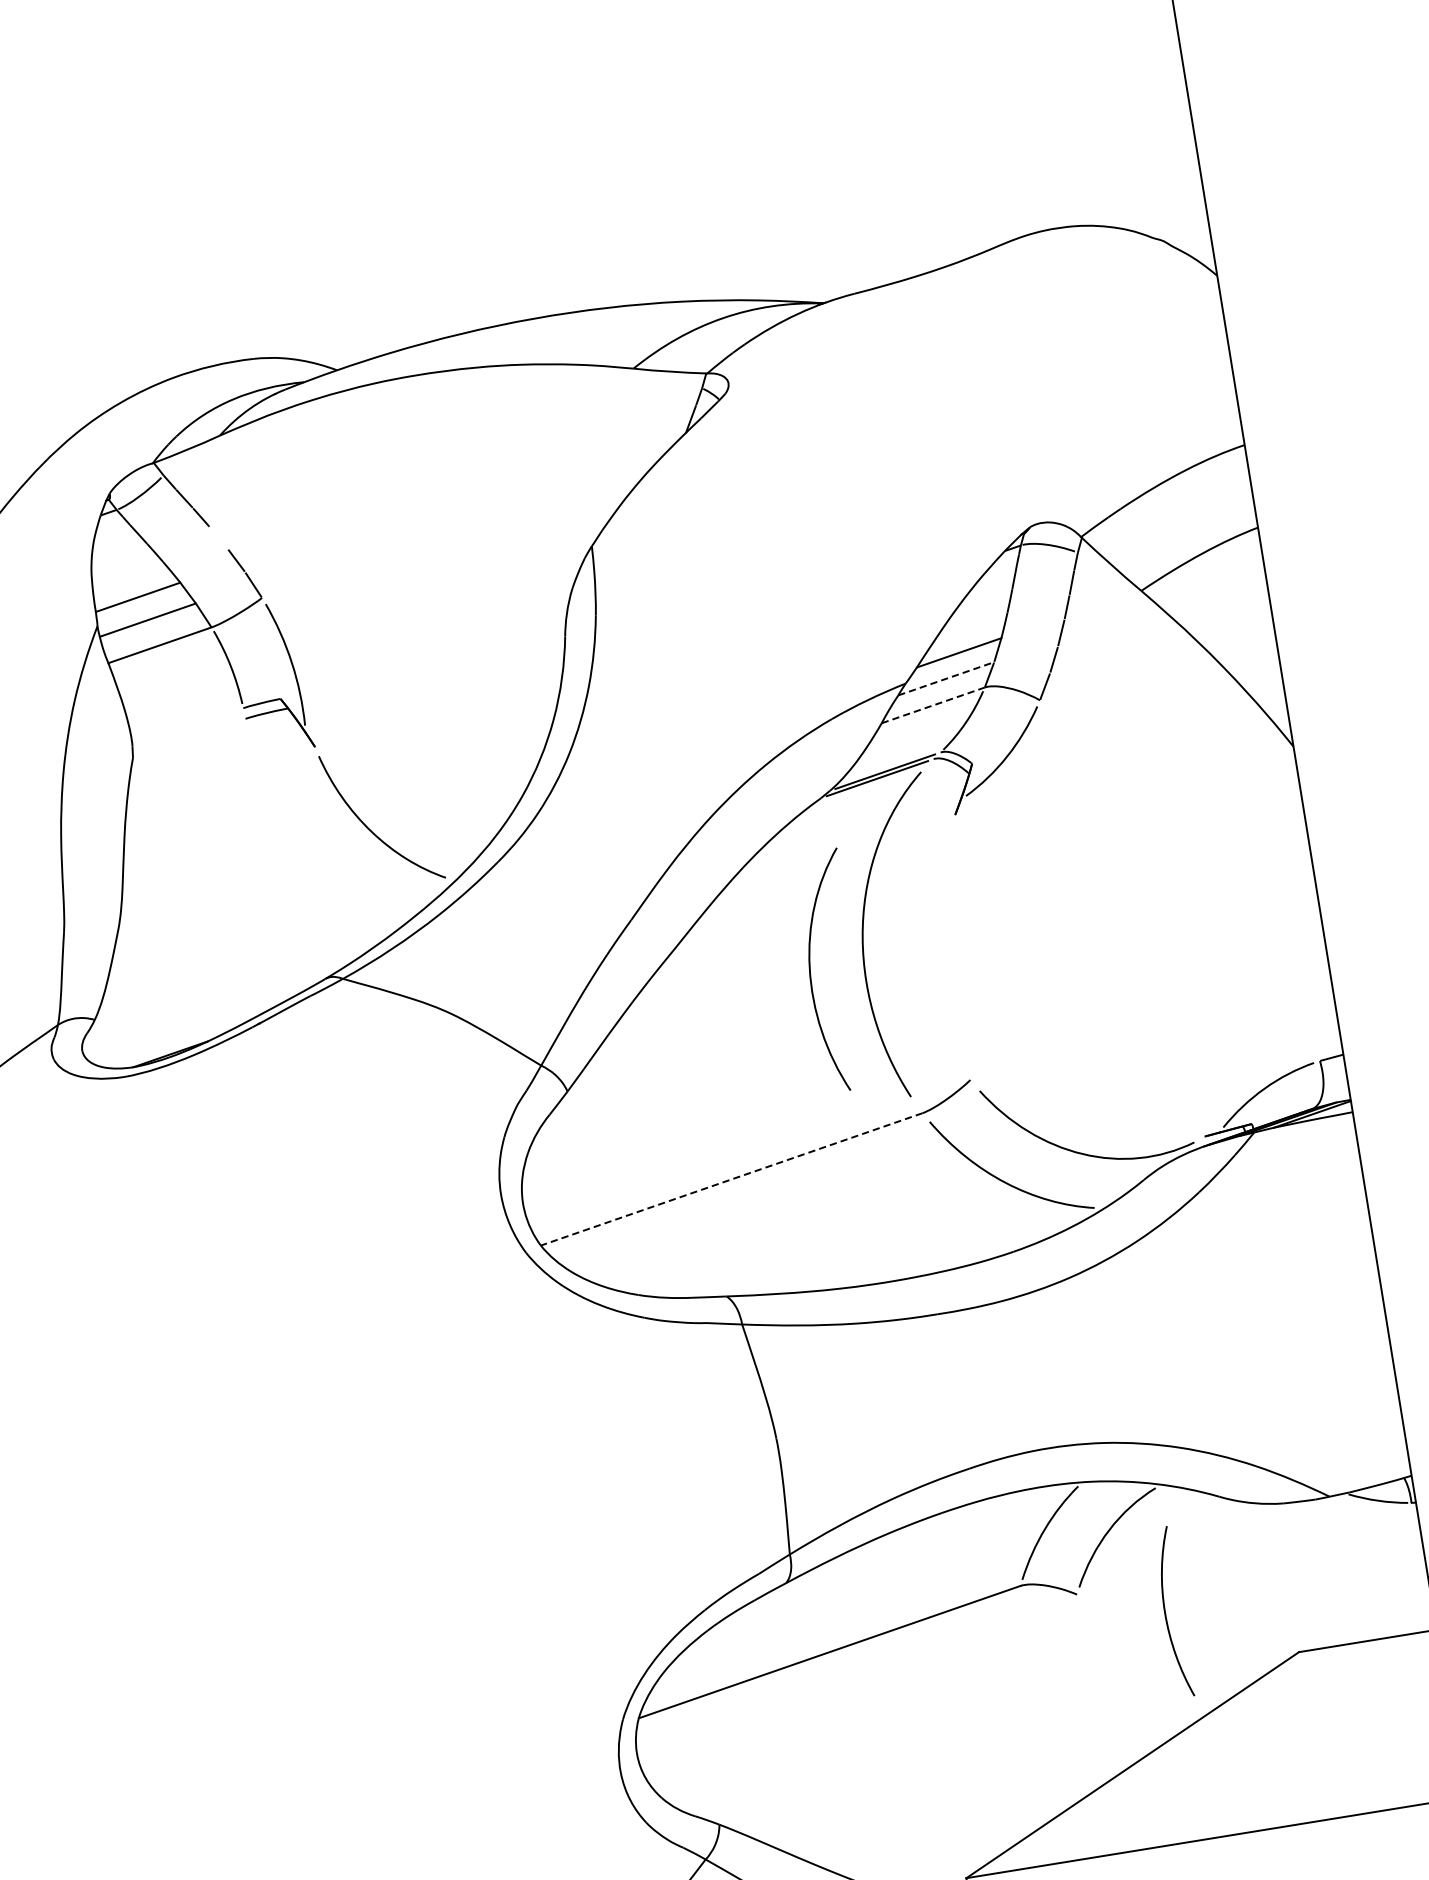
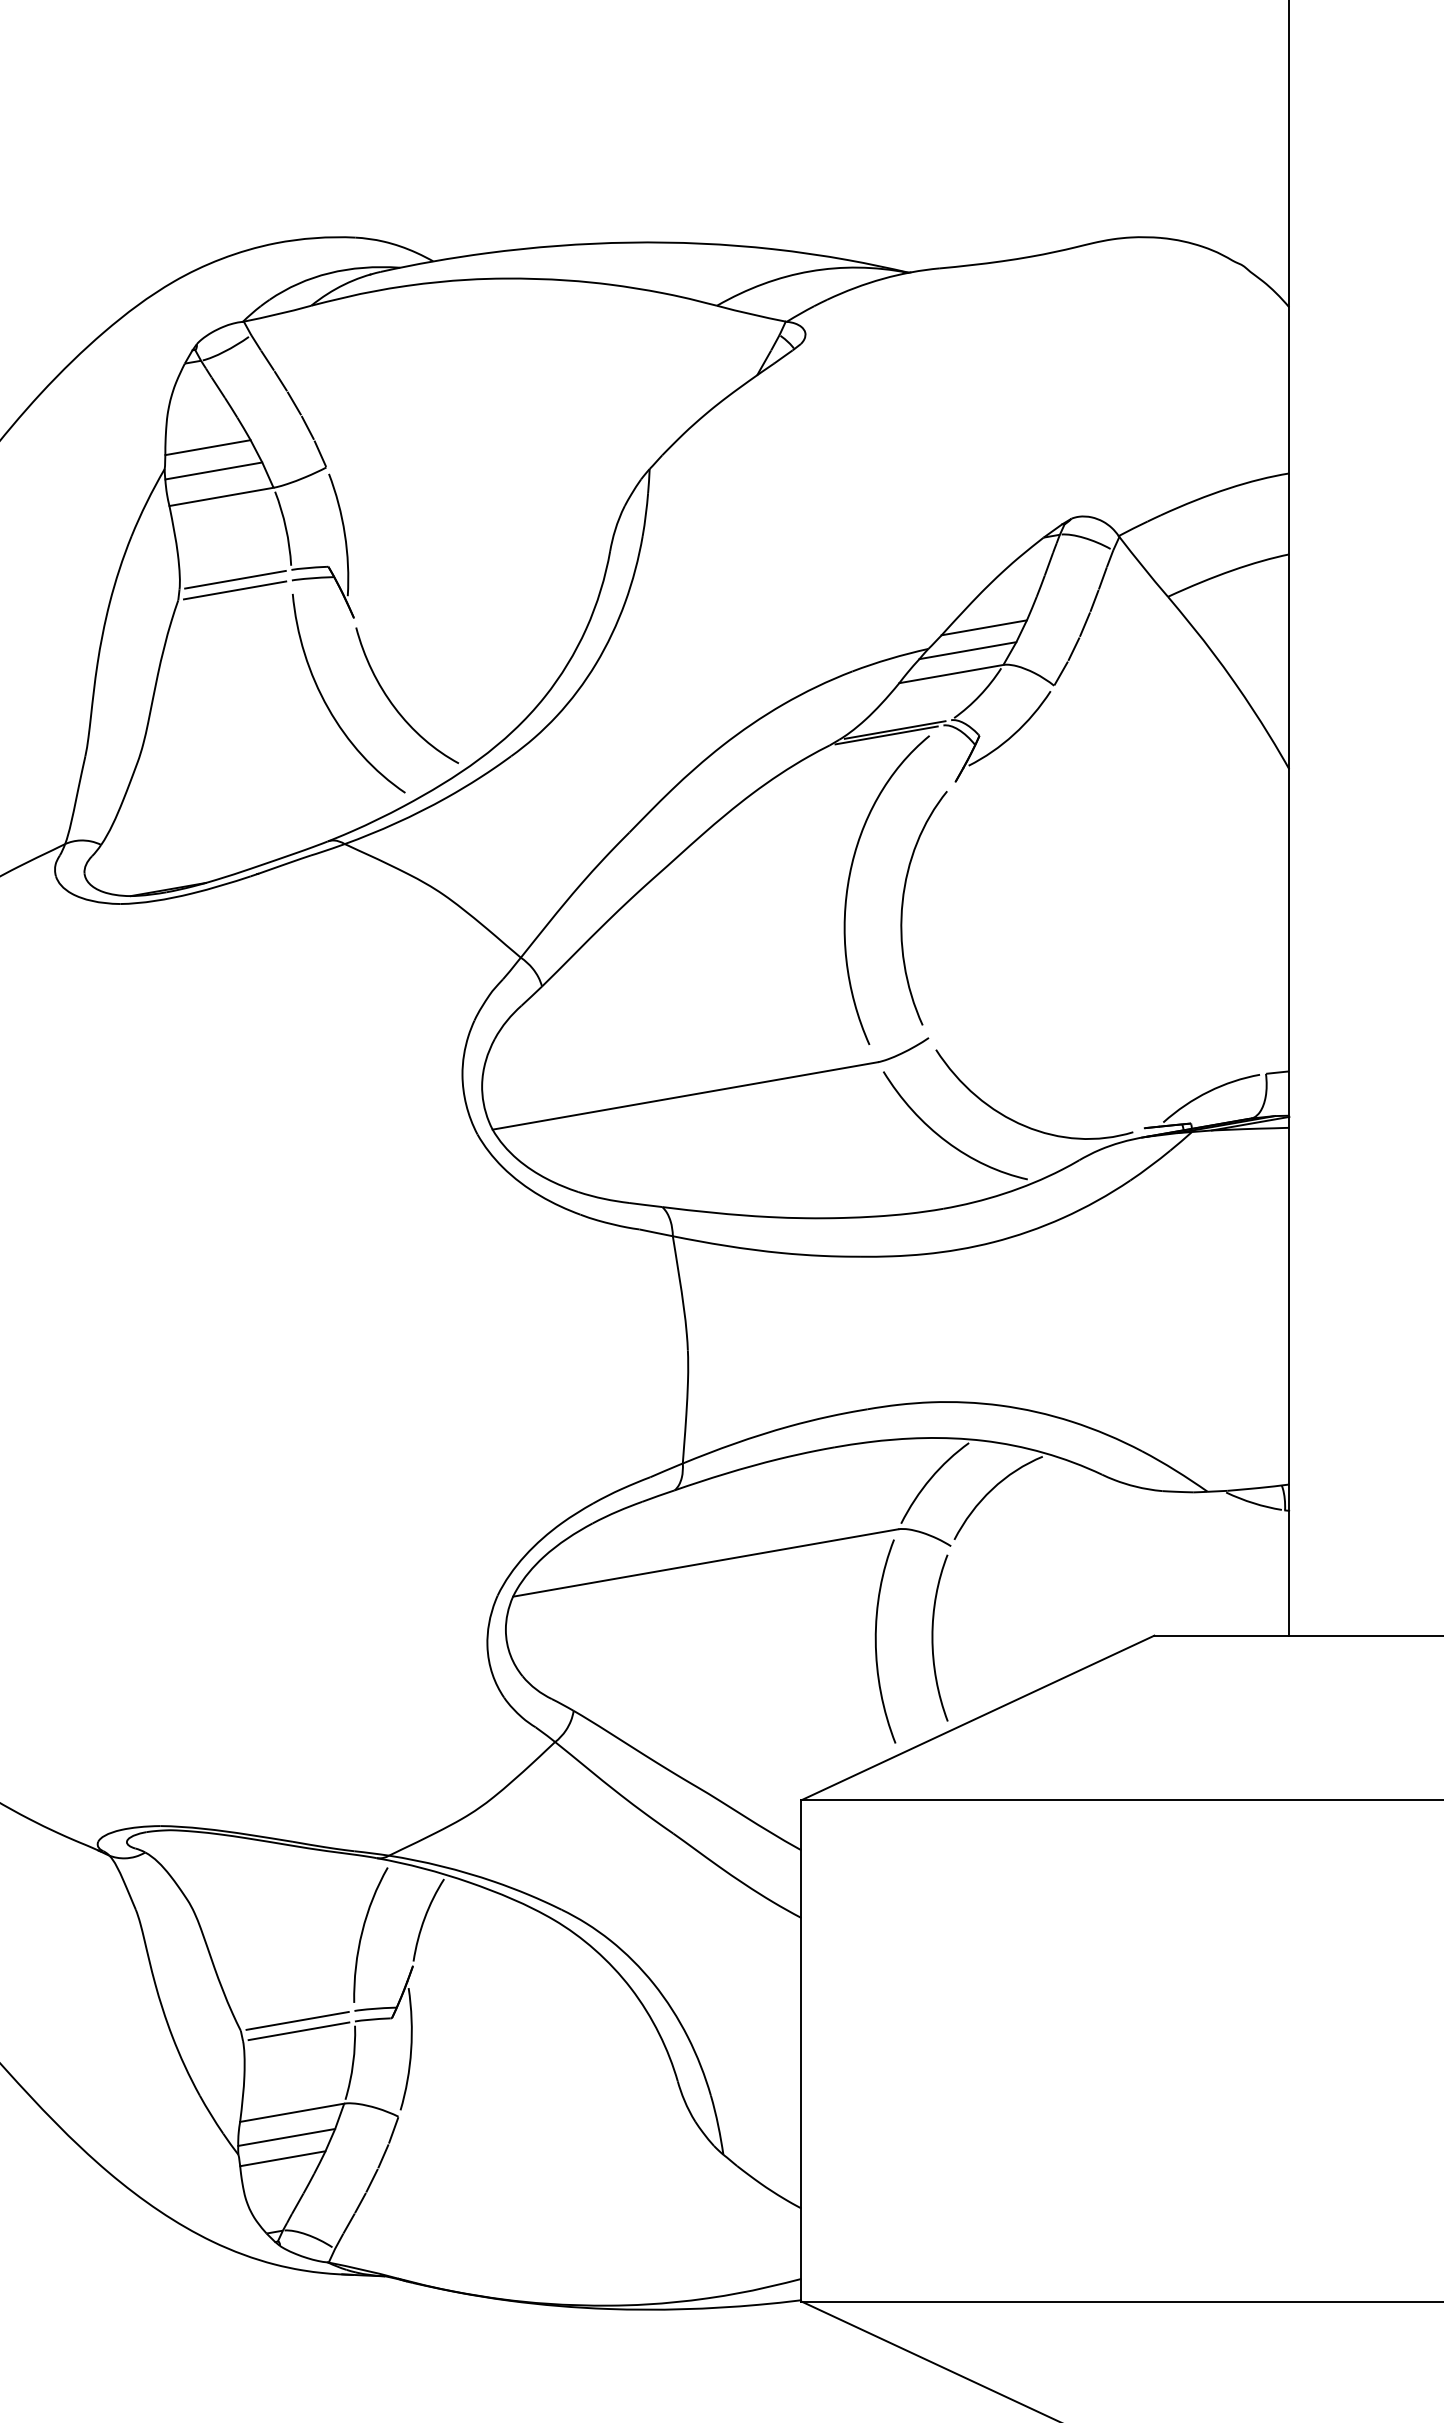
line: (217, 538) -> (293, 403), added
line: (946, 678) -> (968, 650), dashed -> solid
line: (933, 705) -> (951, 674), dashed -> solid
line: (187, 727) -> (235, 579), added
line: (188, 738) -> (234, 590), added
curve: (302, 839) -> (327, 704), added
curve: (811, 972) -> (903, 906), moved
line: (731, 1178) -> (685, 1095), dashed -> solid
curve: (1166, 1612) -> (933, 1637), moved
curve: (1016, 1703) -> (876, 1641), added

